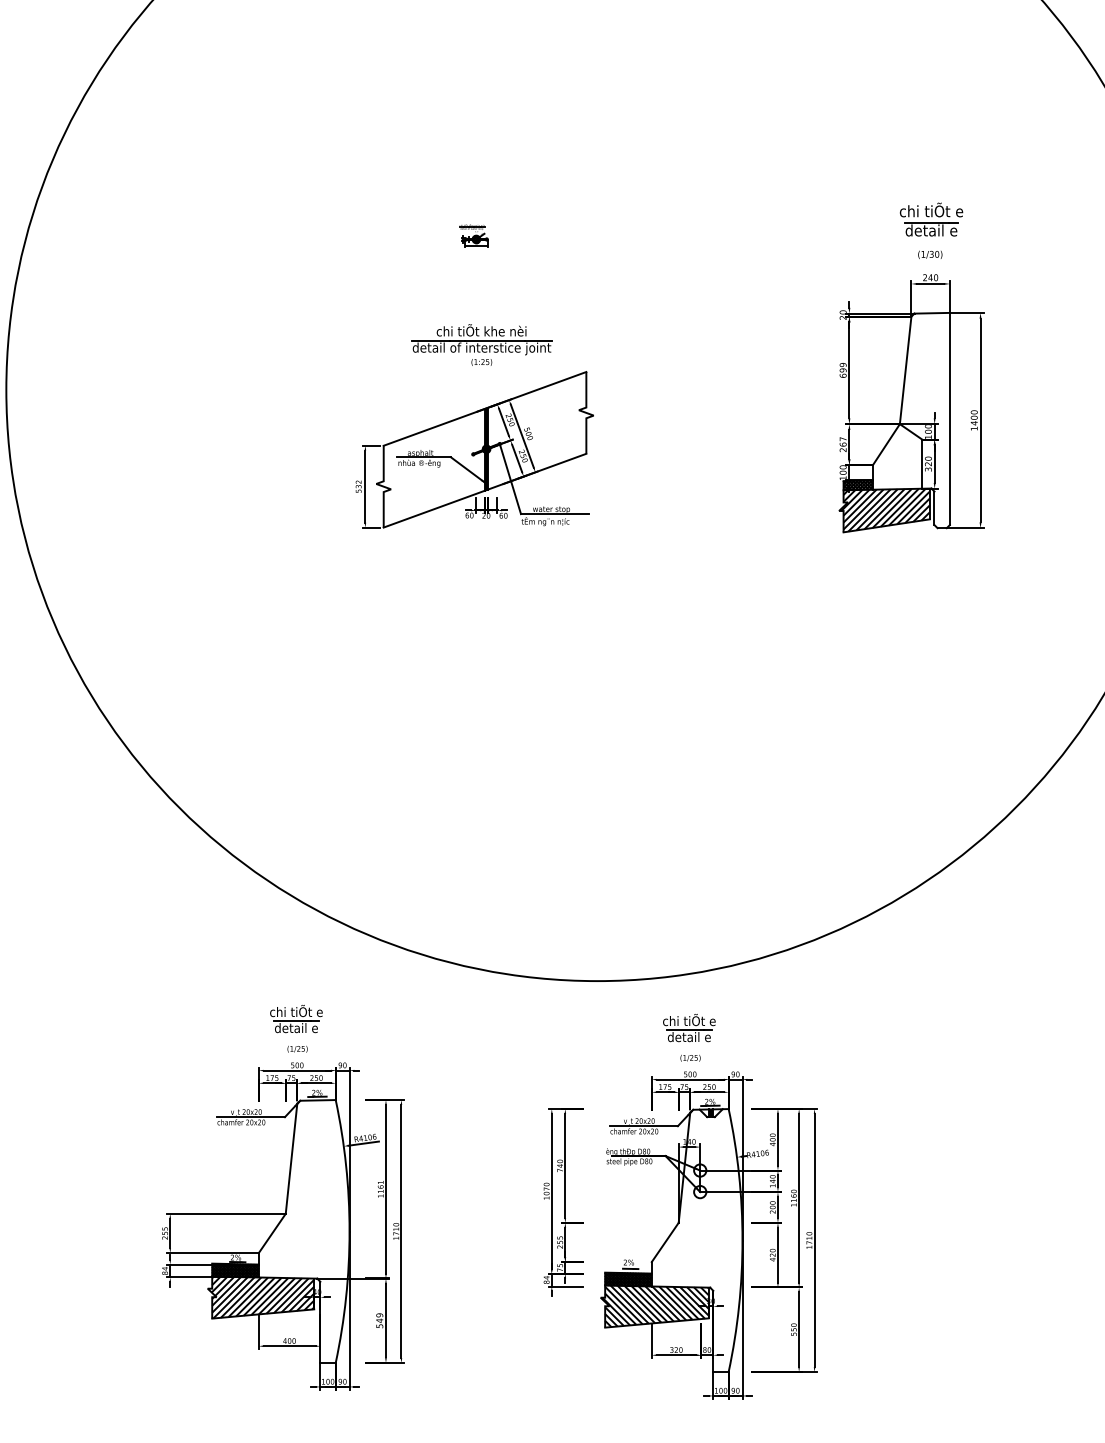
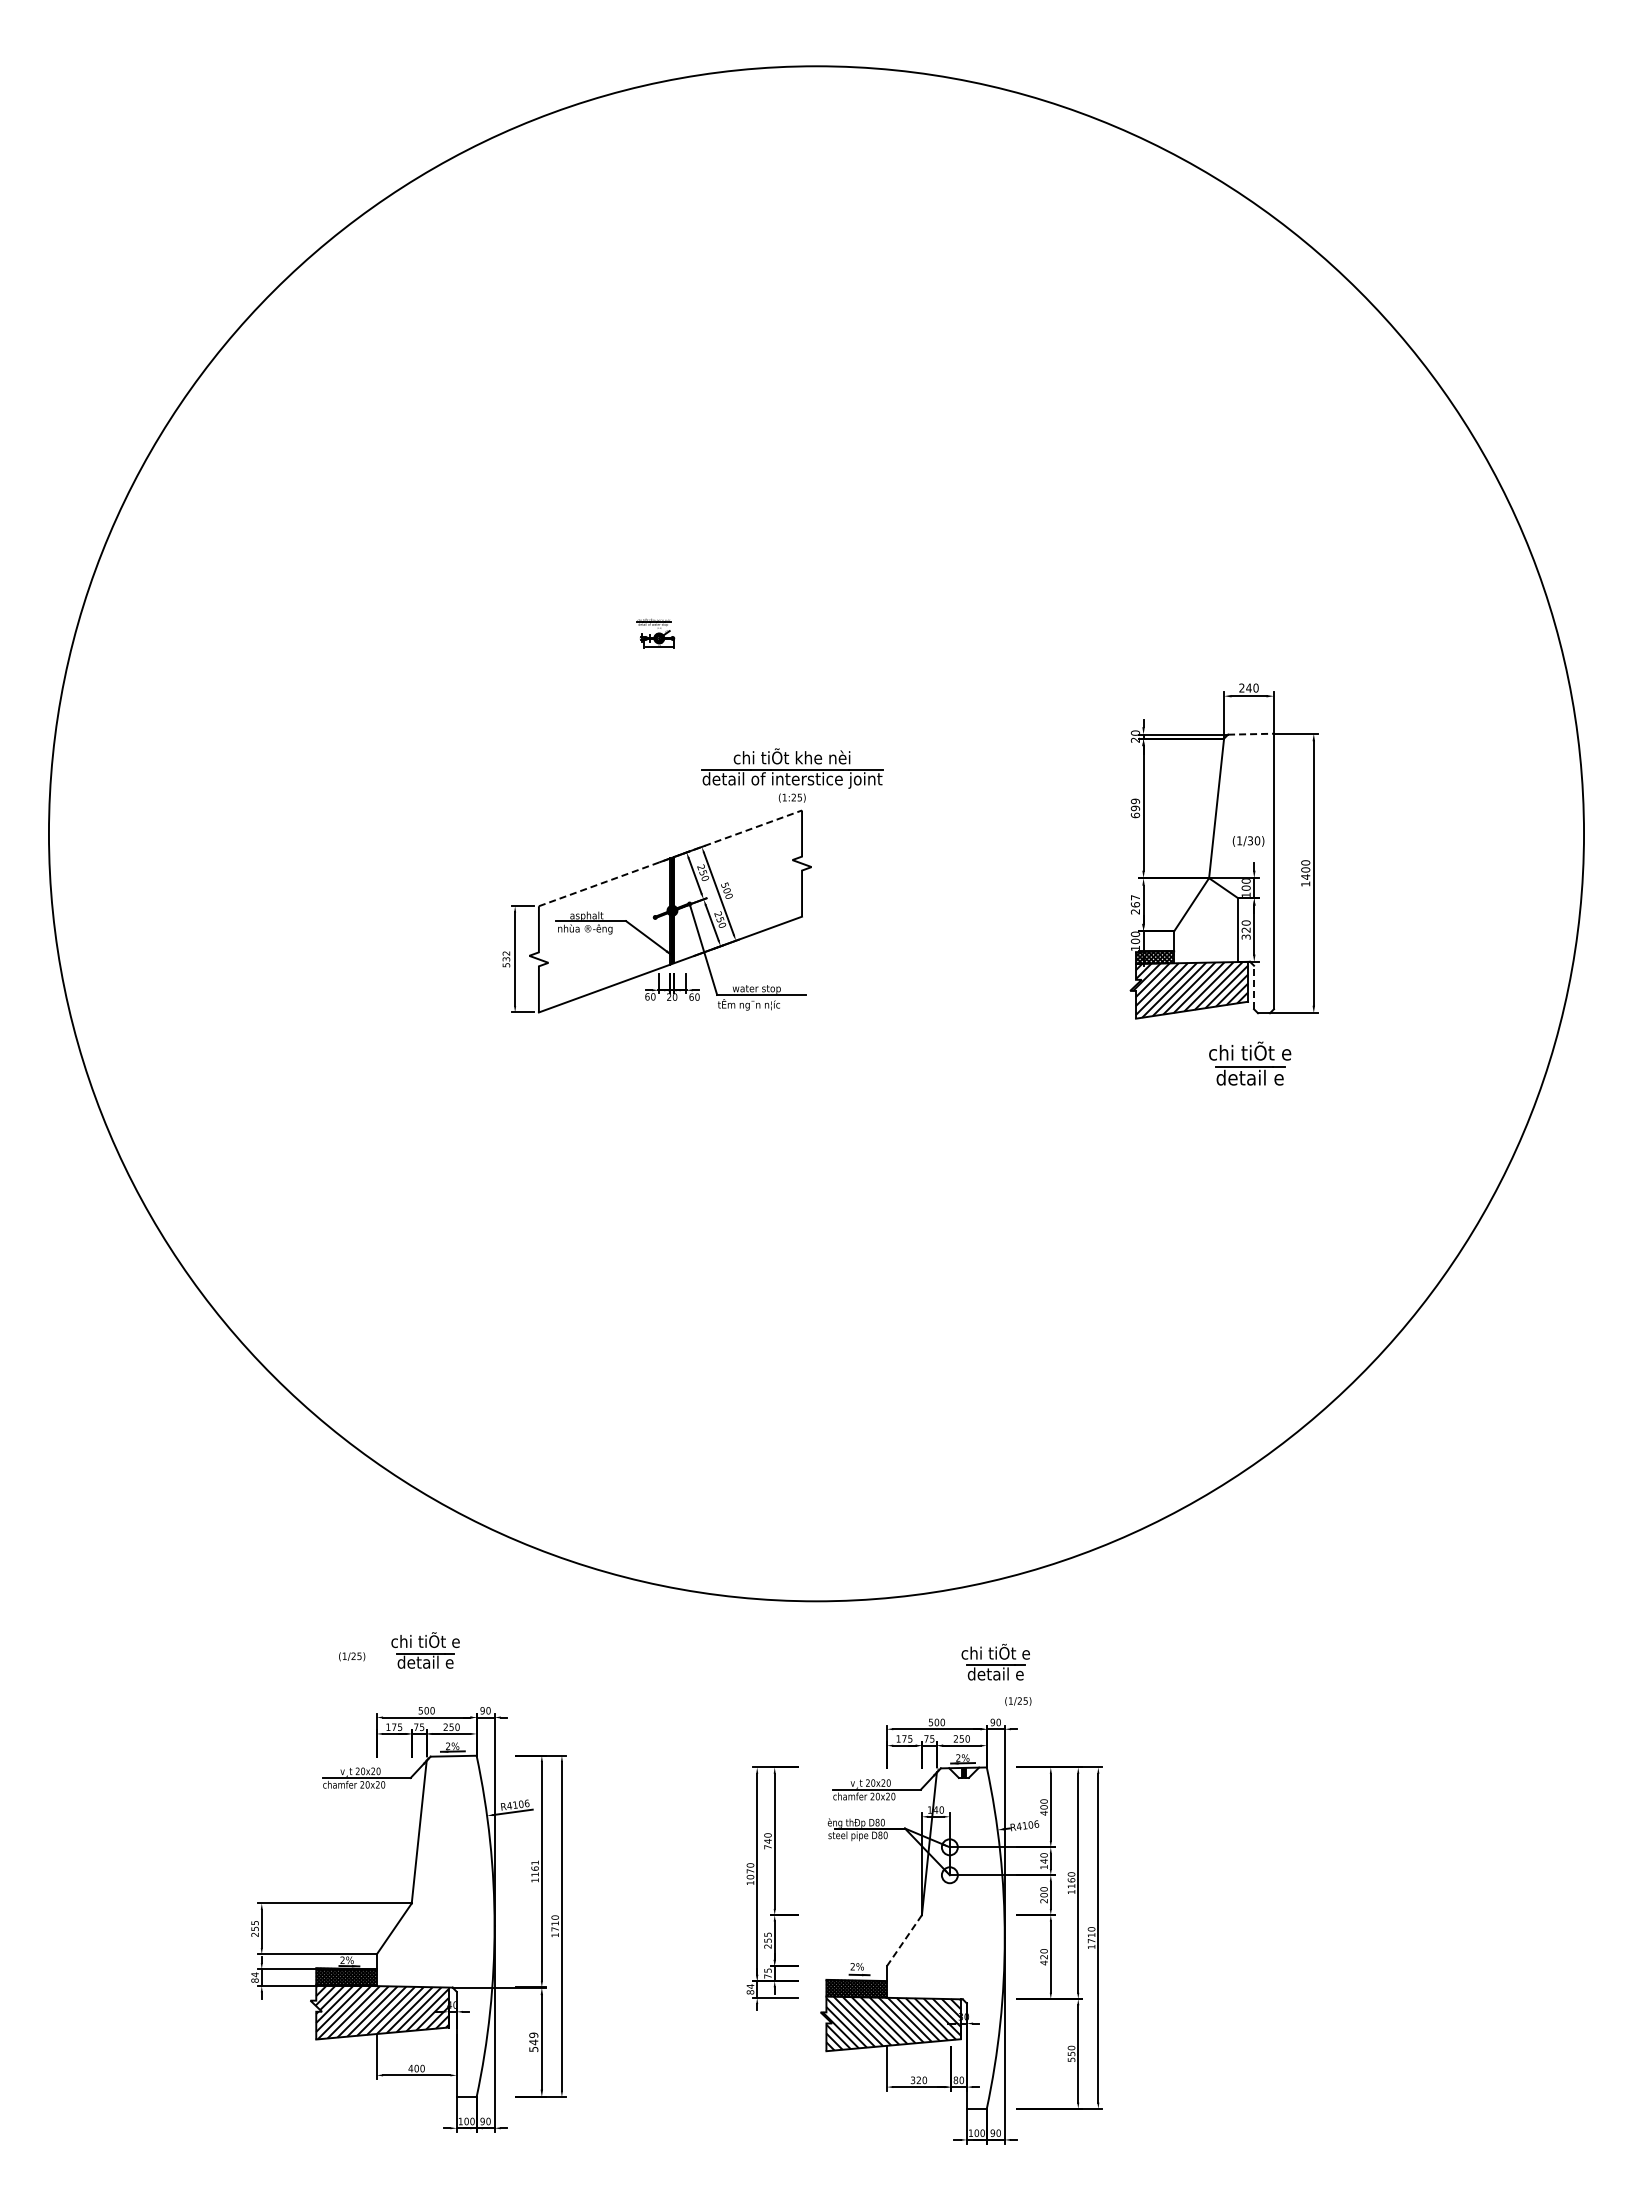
part: (931, 219) -> (1250, 1063), moved
text: (930, 254) -> (1248, 841), moved
line: (932, 313) -> (1251, 734), solid -> dashed
part: (481, 345) -> (792, 775), moved
line: (485, 408) -> (670, 858), solid -> dashed
line: (934, 508) -> (1254, 987), solid -> dashed
part: (689, 1027) -> (995, 1661), moved
text: (297, 1049) -> (352, 1656), moved
text: (690, 1058) -> (1018, 1701), moved
line: (665, 1242) -> (904, 1940), solid -> dashed

